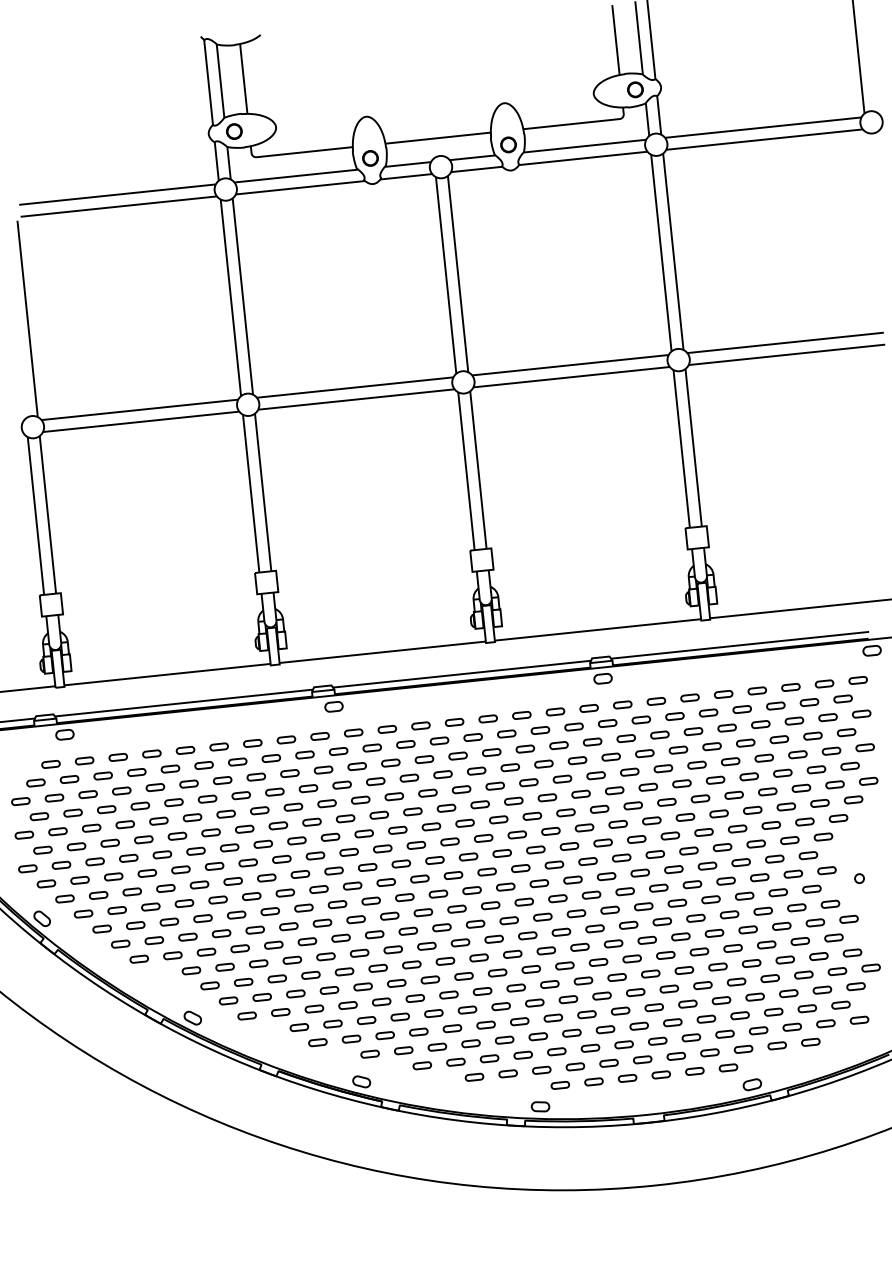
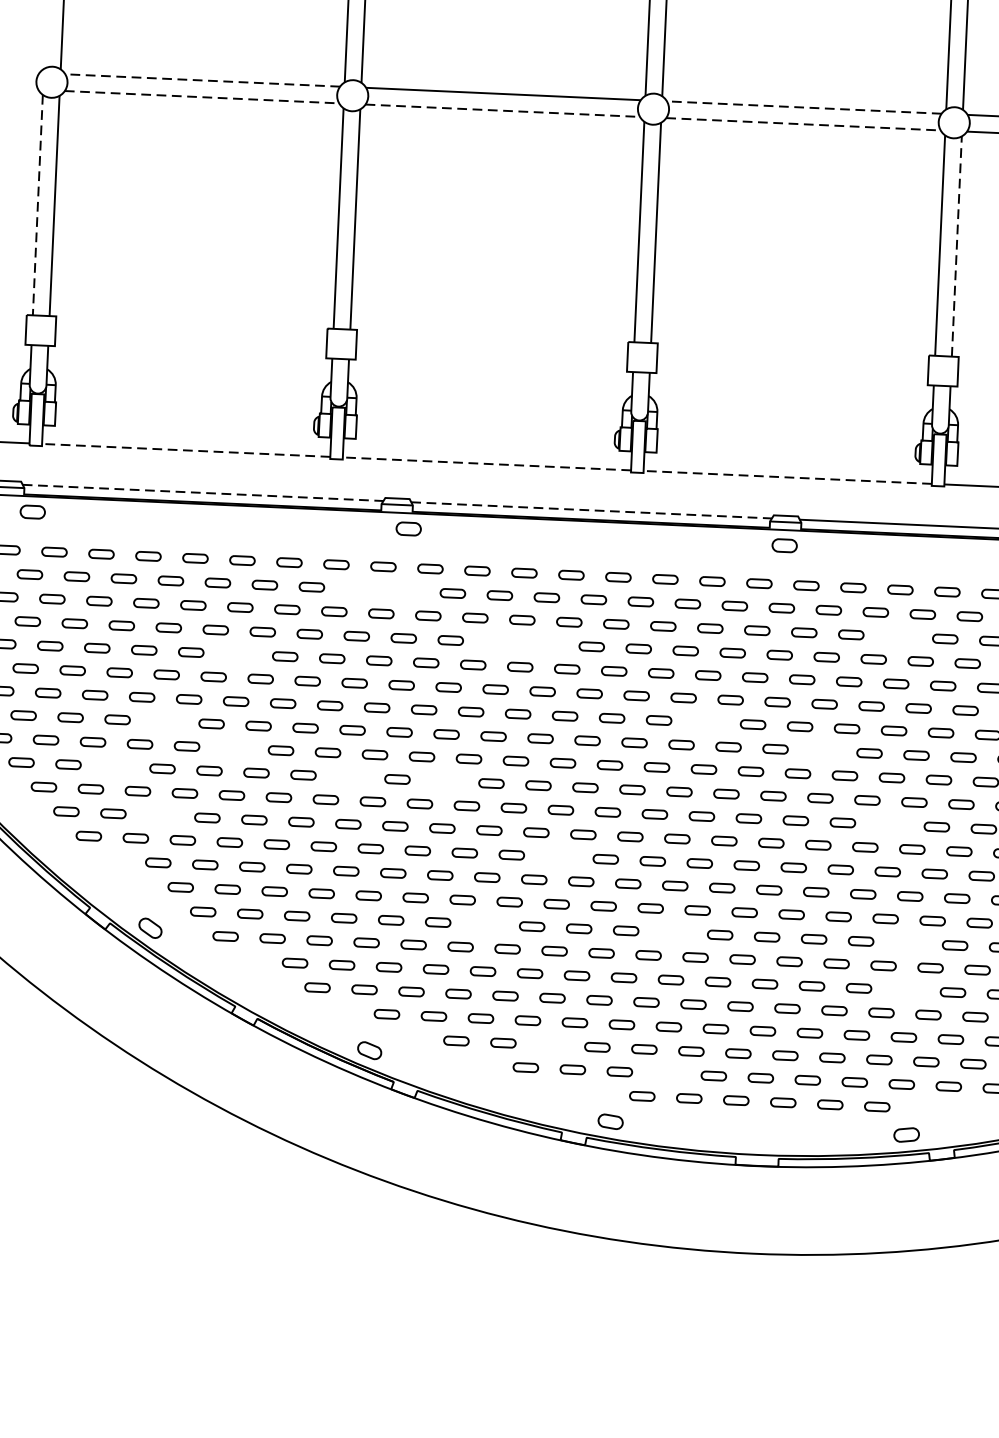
line: (570, 365) -> (804, 107), solid -> dashed
line: (571, 377) -> (803, 124), solid -> dashed
line: (356, 399) -> (502, 110), solid -> dashed
line: (139, 409) -> (202, 79), solid -> dashed
line: (141, 421) -> (202, 96), solid -> dashed
line: (693, 447) -> (956, 246), solid -> dashed
line: (36, 516) -> (38, 205), solid -> dashed
line: (597, 629) -> (787, 476), solid -> dashed
line: (382, 652) -> (486, 464), solid -> dashed
line: (167, 674) -> (186, 450), solid -> dashed
line: (462, 674) -> (592, 510), solid -> dashed
line: (184, 703) -> (203, 493), solid -> dashed
part: (693, 731) -> (898, 636), removed
part: (338, 751) -> (405, 591), removed
part: (304, 754) -> (358, 588), removed
part: (442, 774) -> (544, 644), removed
part: (409, 777) -> (498, 641), removed
part: (565, 812) -> (705, 721), removed
part: (225, 813) -> (237, 653), removed
part: (651, 820) -> (822, 750), removed
part: (707, 865) -> (889, 824), removed
part: (180, 869) -> (164, 721), removed
part: (232, 881) -> (233, 748), removed
part: (385, 882) -> (443, 781), removed
part: (318, 889) -> (349, 777), removed
part: (150, 906) -> (115, 765), removed
part: (475, 923) -> (558, 856), removed
part: (187, 936) -> (159, 814), removed
part: (732, 948) -> (907, 943), removed
part: (564, 965) -> (672, 932), removed
part: (430, 979) -> (485, 923), removed
part: (736, 981) -> (906, 989), removed
part: (489, 1058) -> (550, 1044), removed
part: (575, 1066) -> (667, 1073), removed

